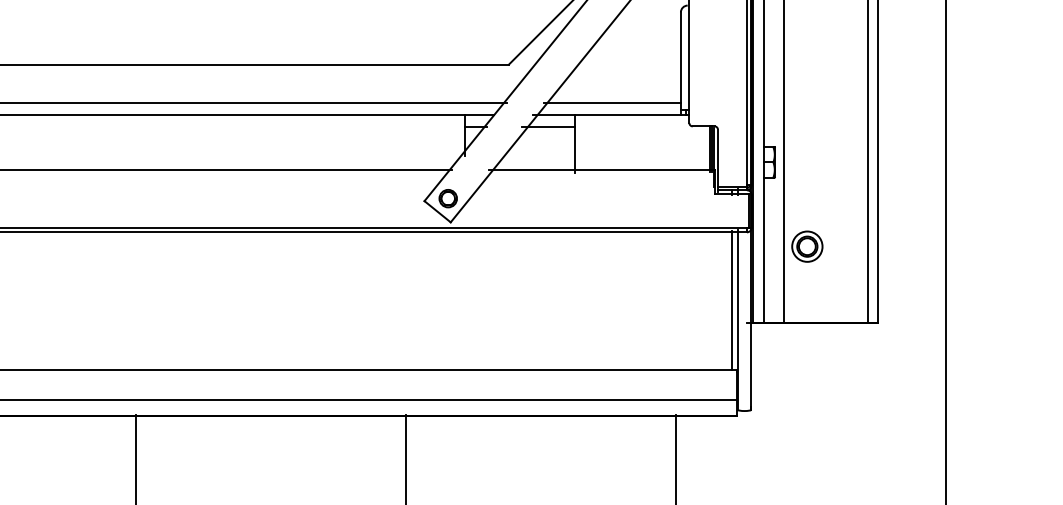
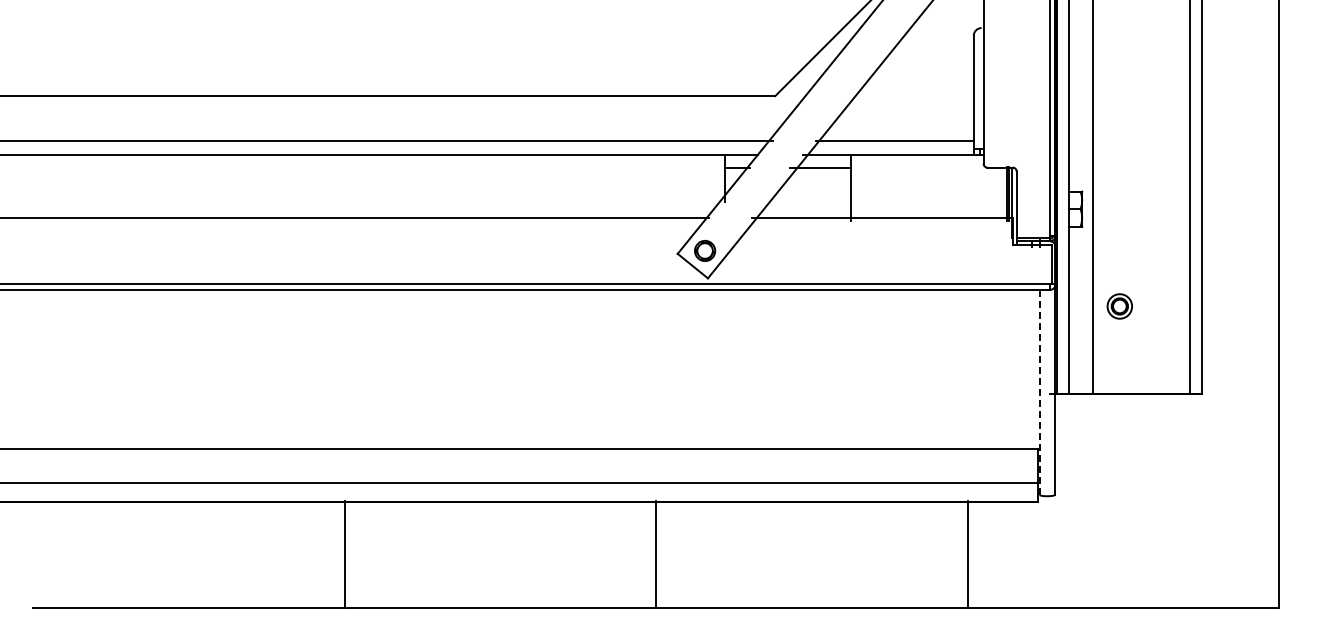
part: (807, 246) -> (1119, 306), size x0.7
line: (731, 299) -> (1032, 367), removed
line: (737, 320) -> (1039, 391), solid -> dashed

